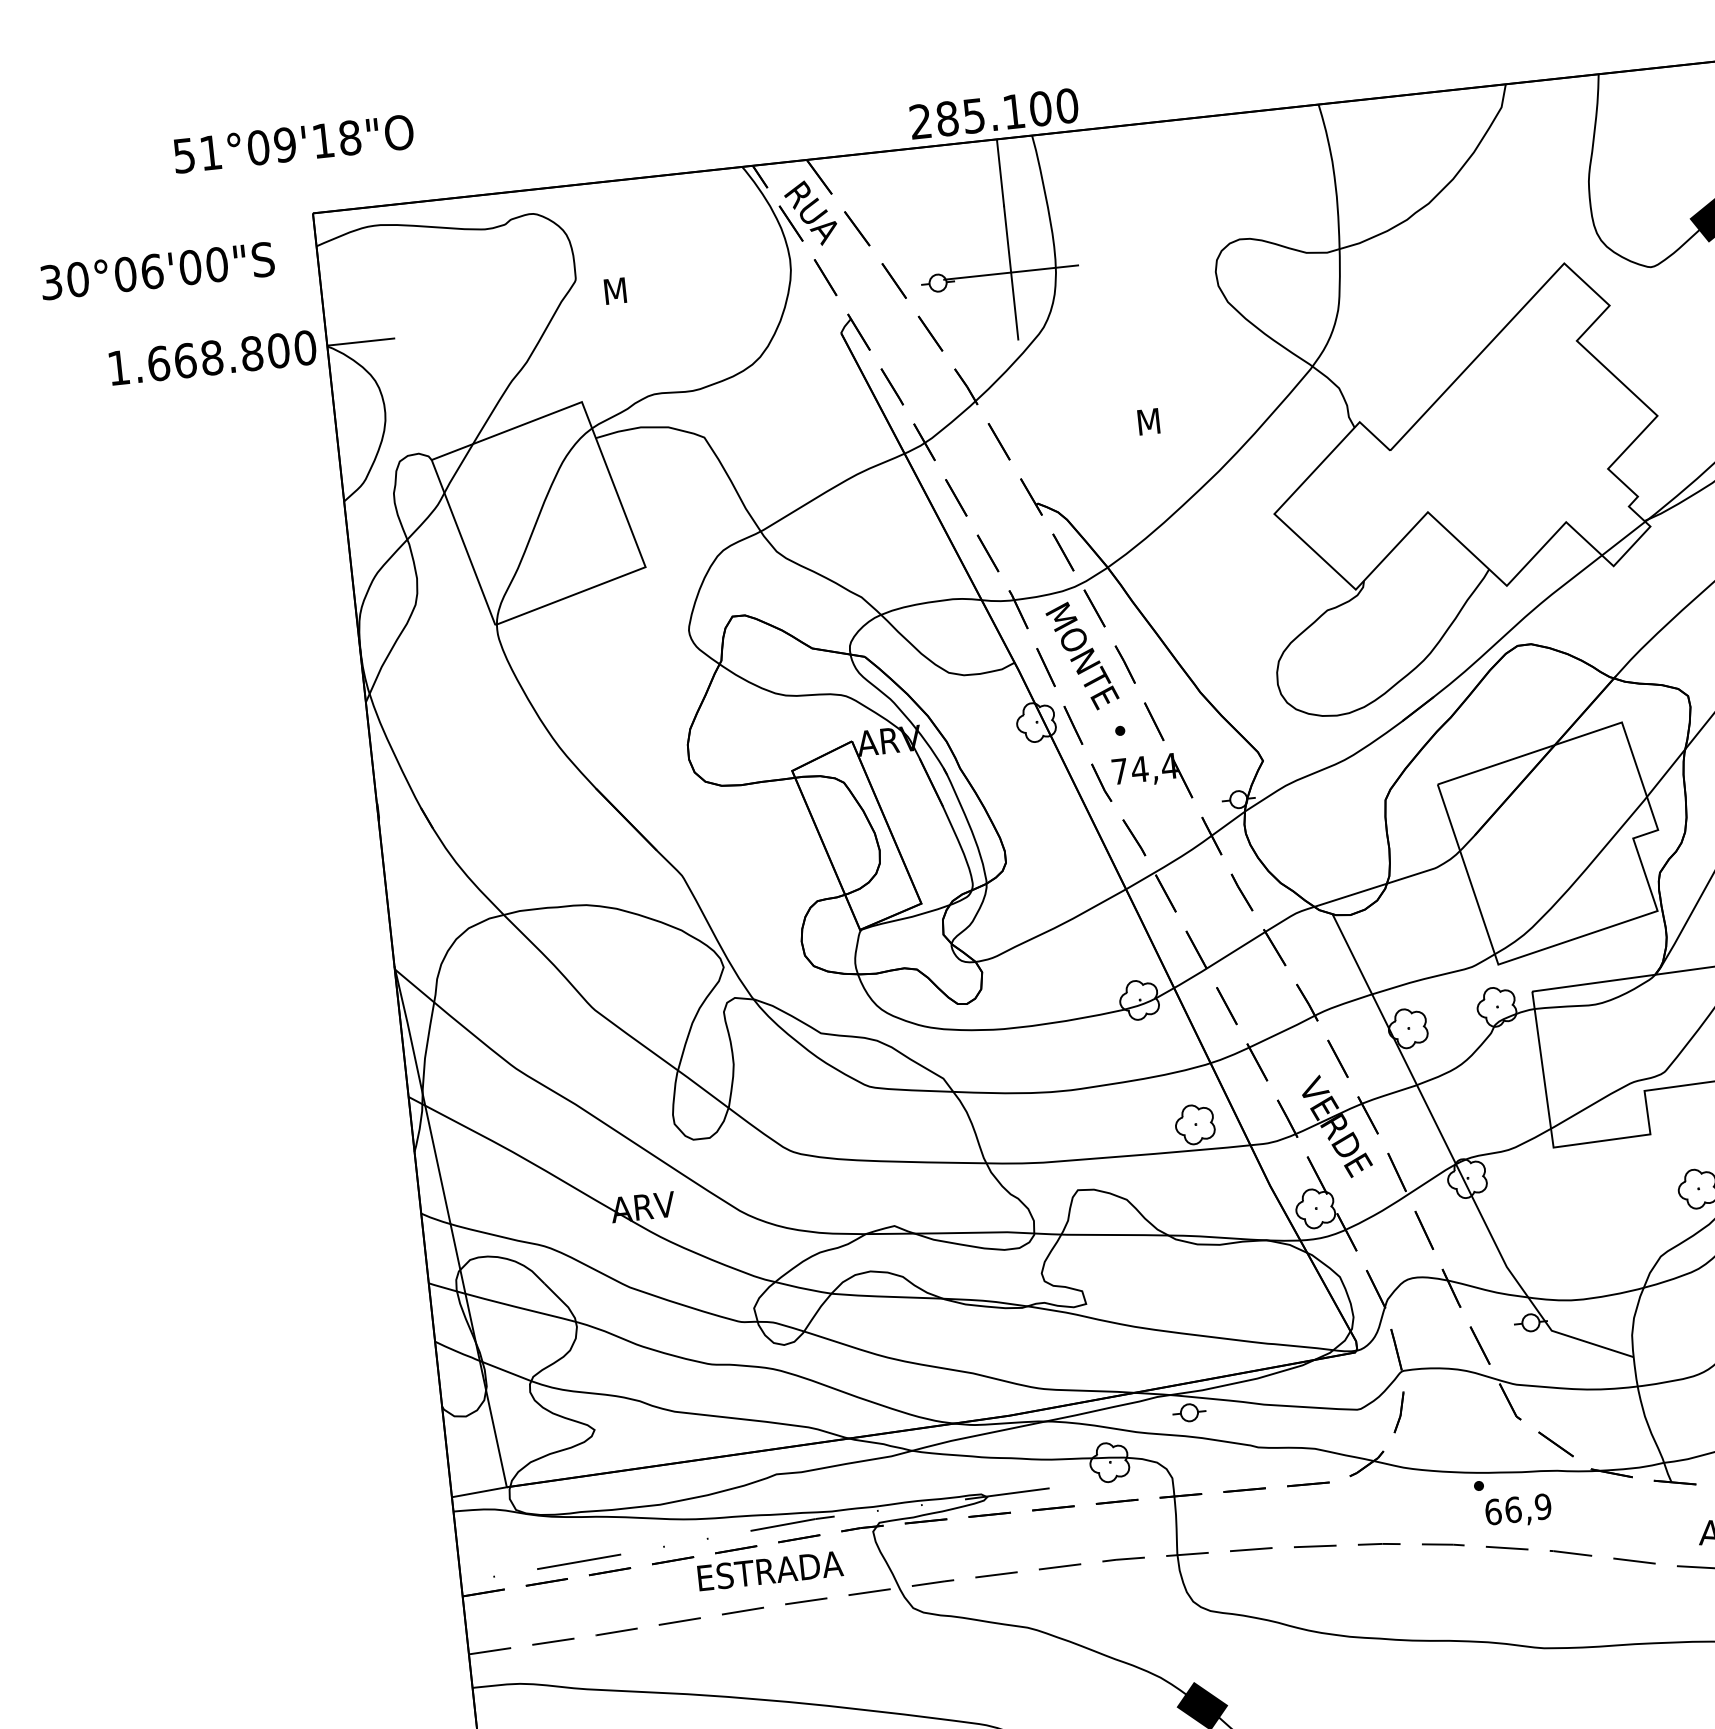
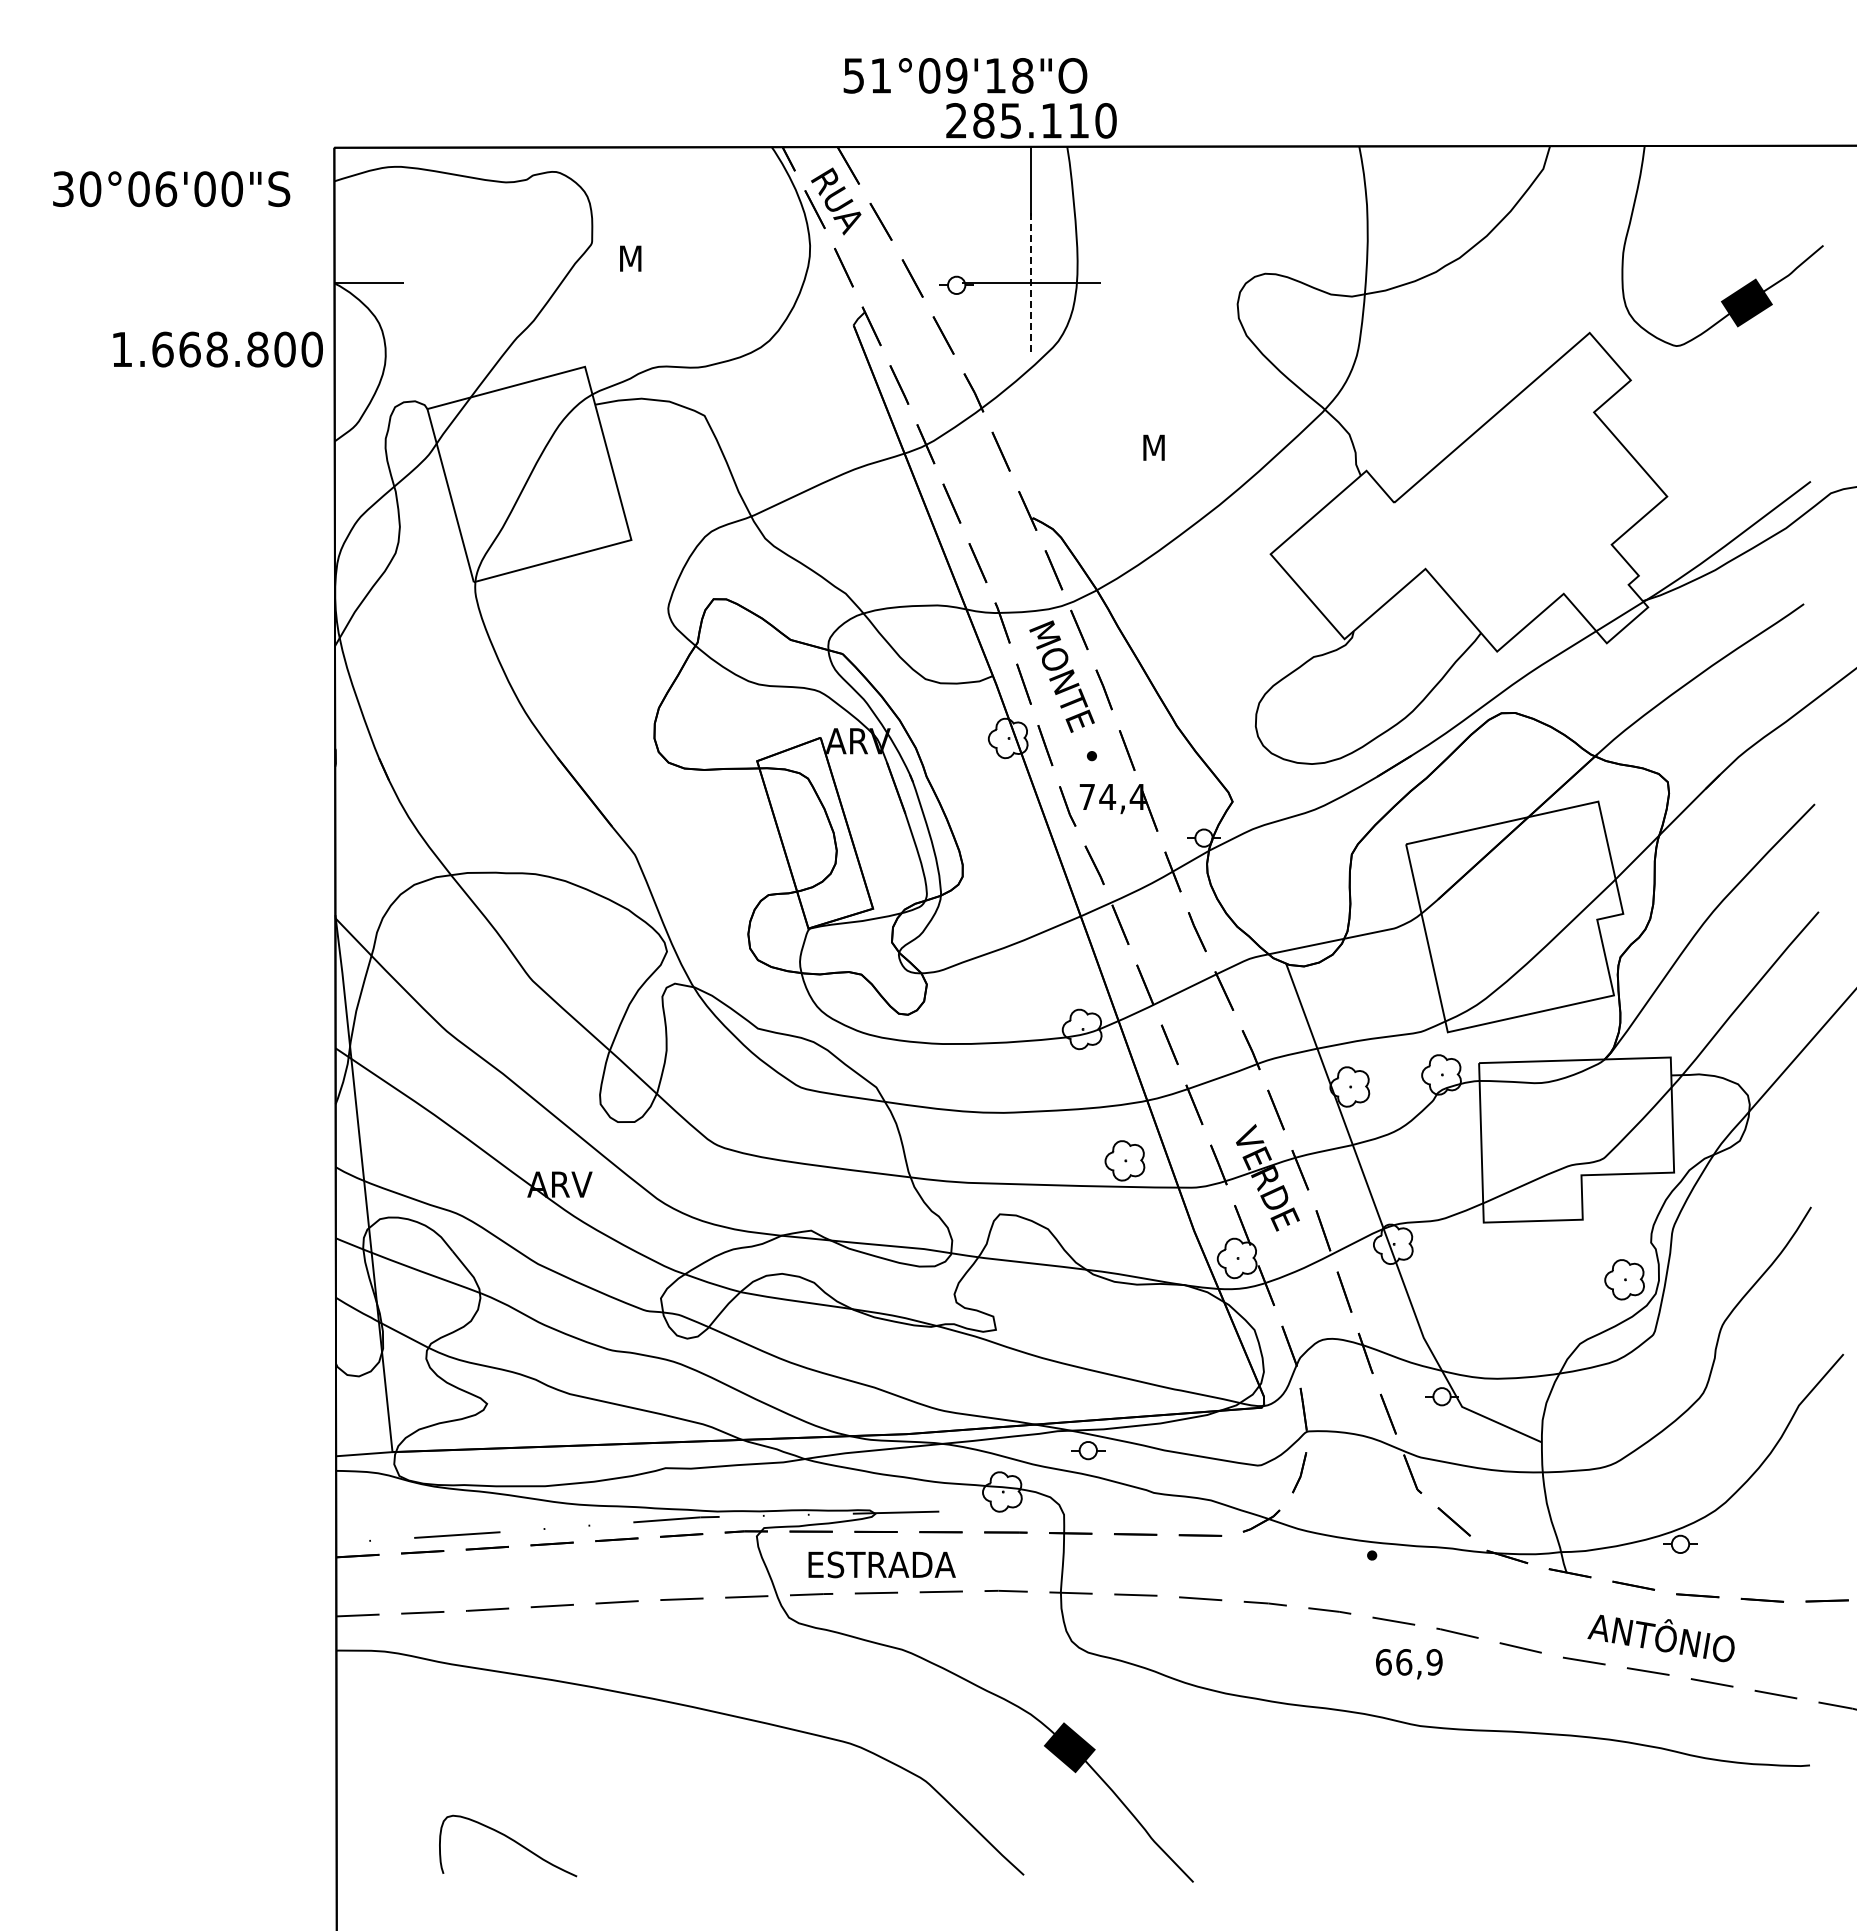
text: (1040, 108) -> (1078, 120), 285.100 -> 285.110
text: (293, 143) -> (965, 75), moved
line: (1011, 273) -> (1031, 283), solid -> dashed
text: (212, 357) -> (217, 349), moved
text: (1518, 1511) -> (1409, 1664), moved
text: (769, 1570) -> (881, 1564), moved

